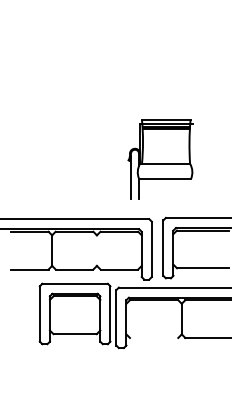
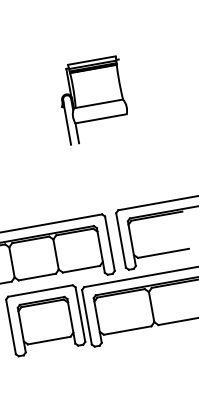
part: (160, 159) -> (93, 100), moved
line: (96, 250) -> (55, 254), added
line: (153, 337) -> (126, 330), added

